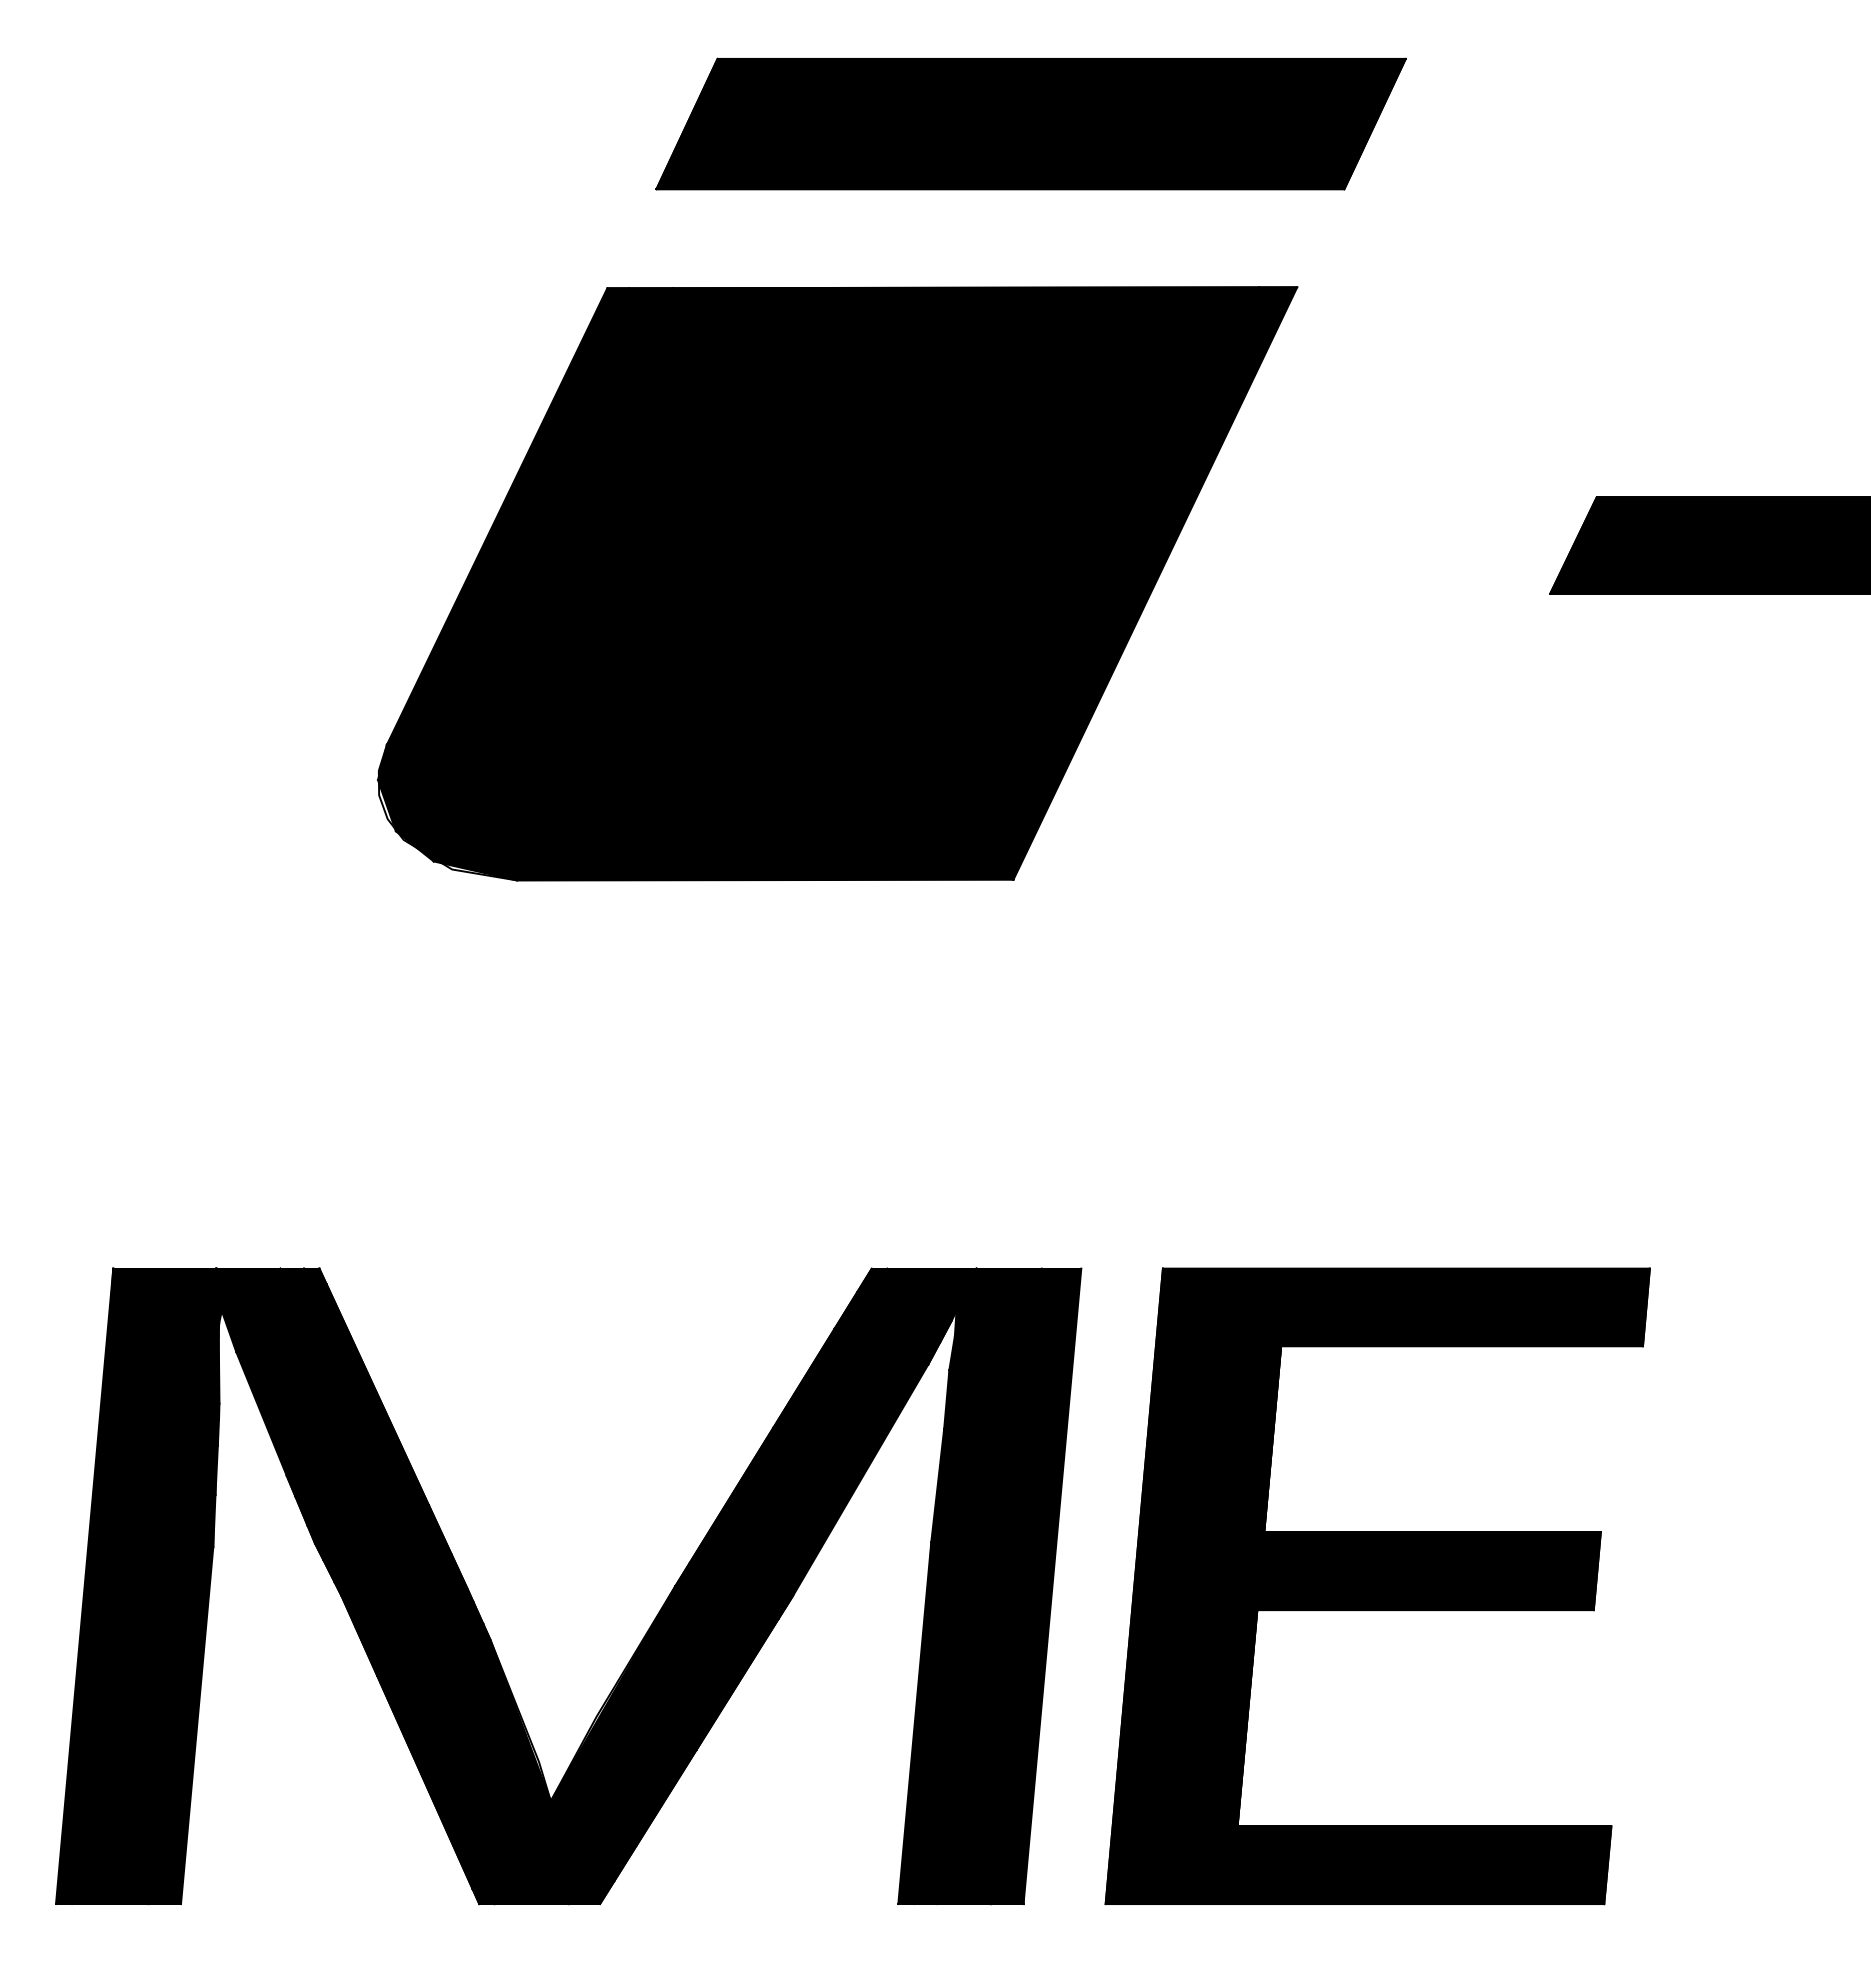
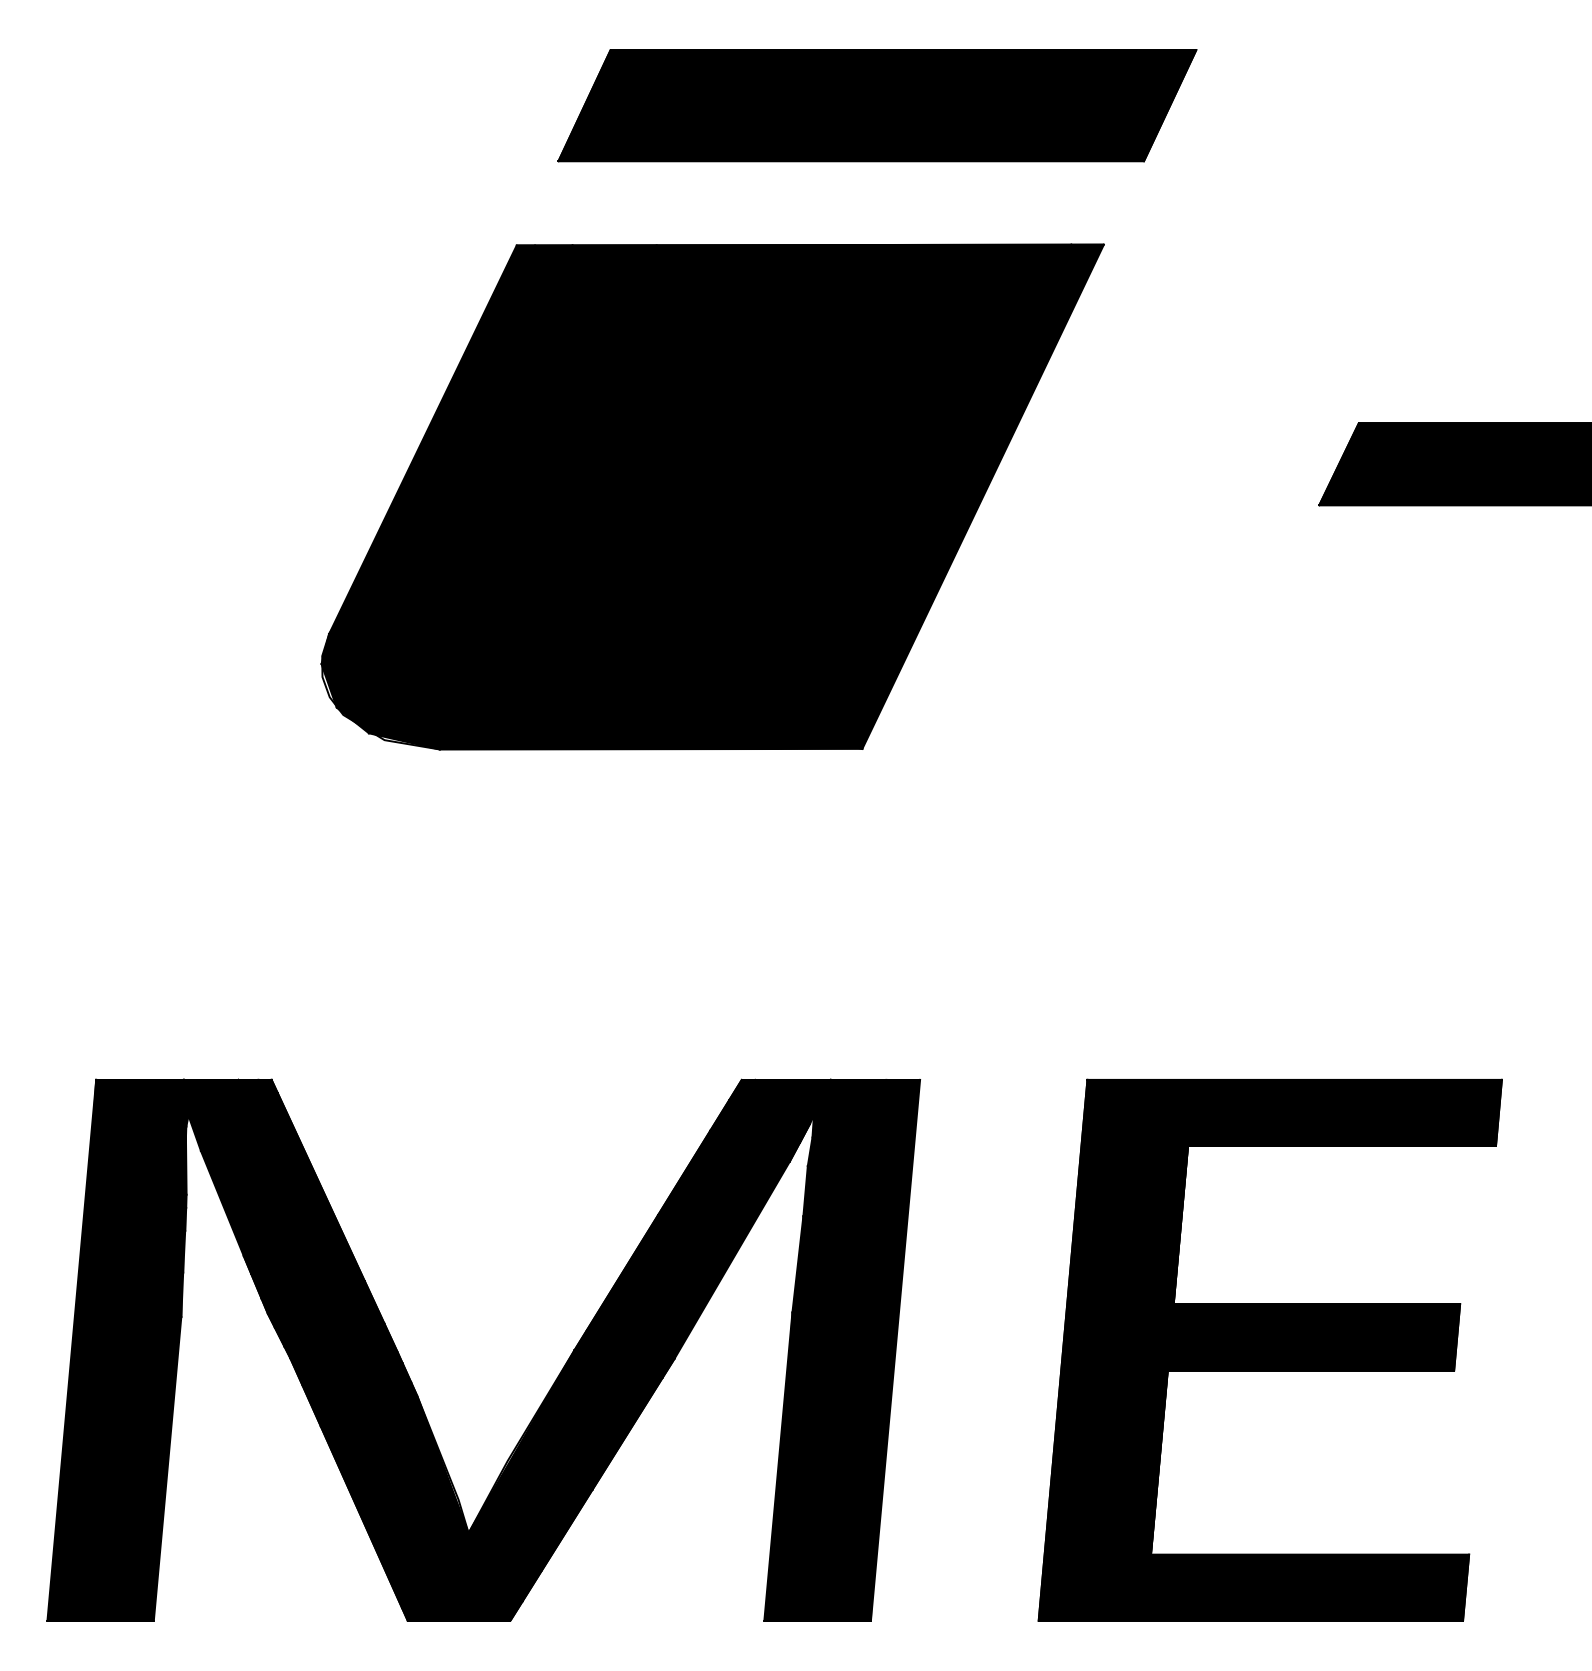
part: (1377, 1586) -> (1270, 1350), moved

